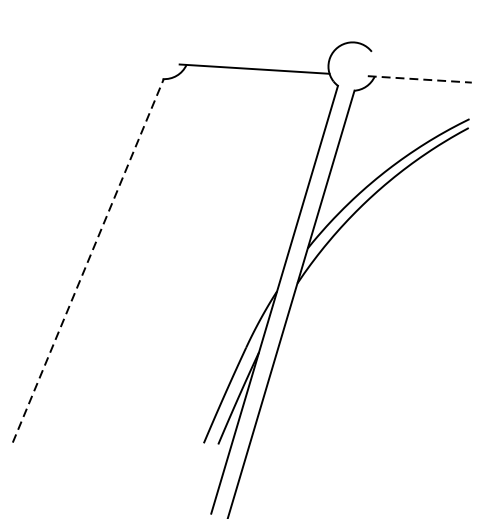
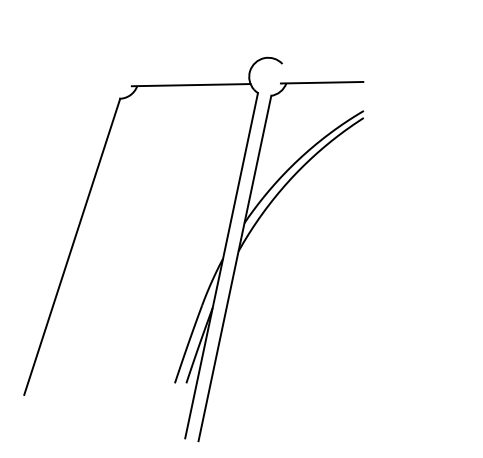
line: (420, 79) -> (322, 82), dashed -> solid
line: (88, 260) -> (72, 246), dashed -> solid

